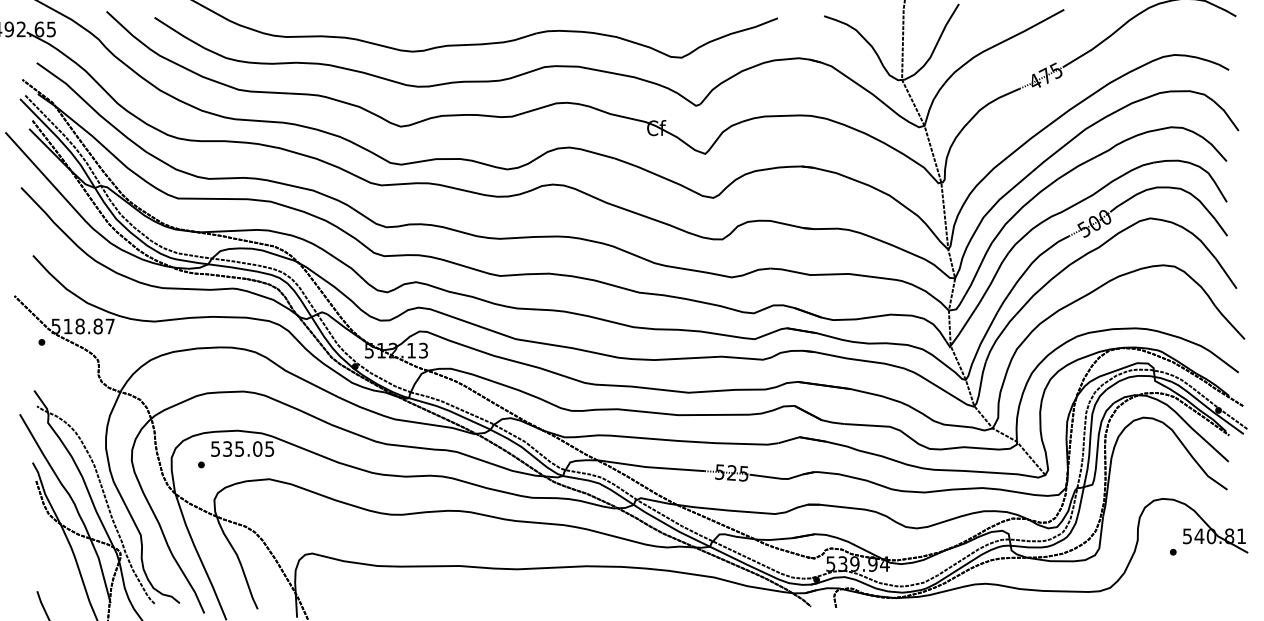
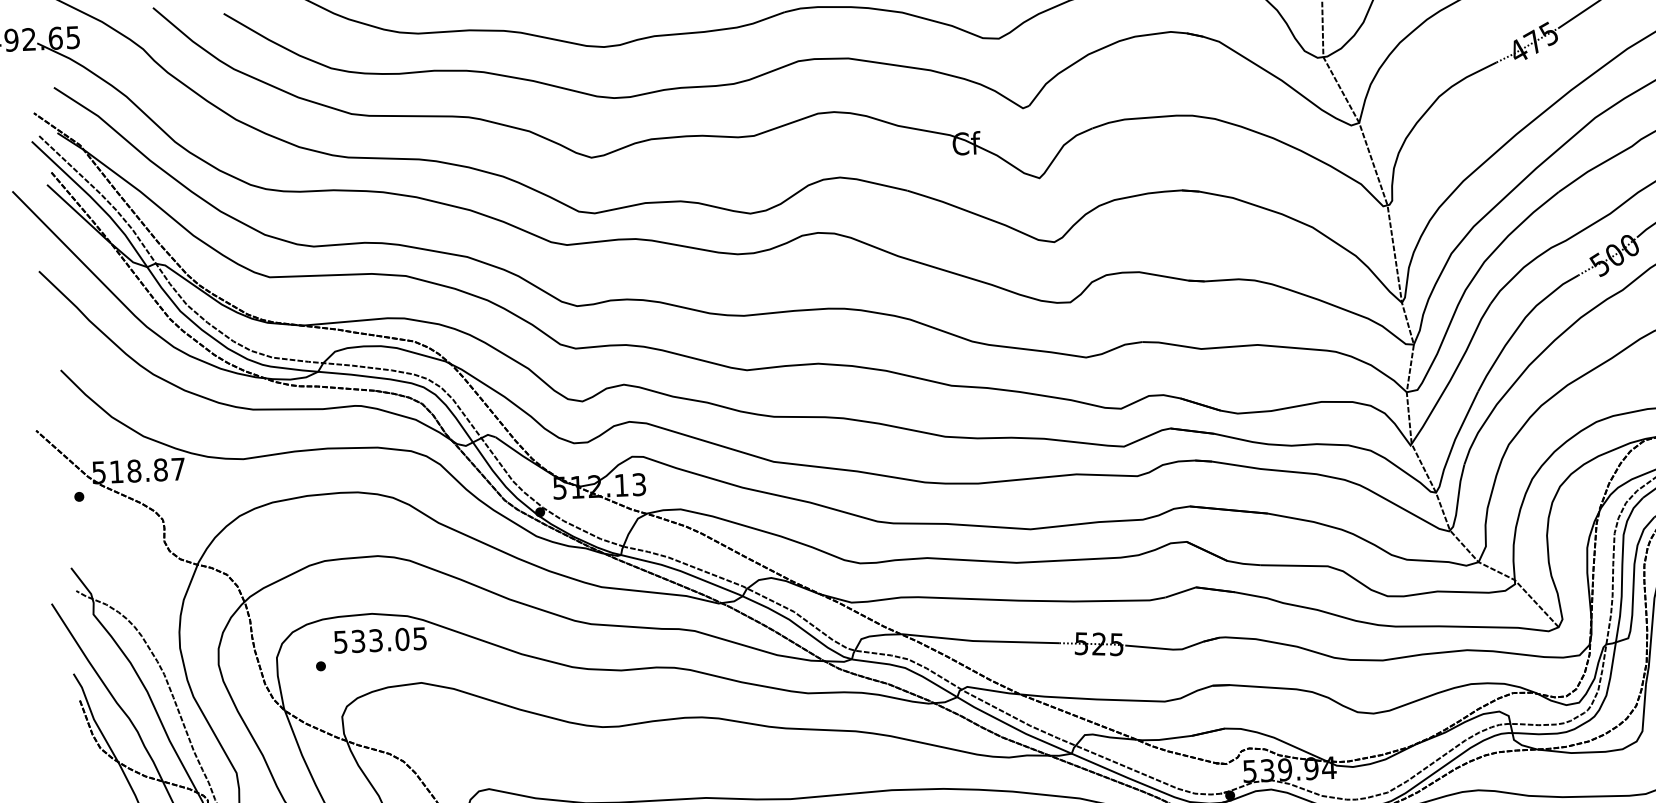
text: (239, 448) -> (375, 639), 535.05 -> 533.05

